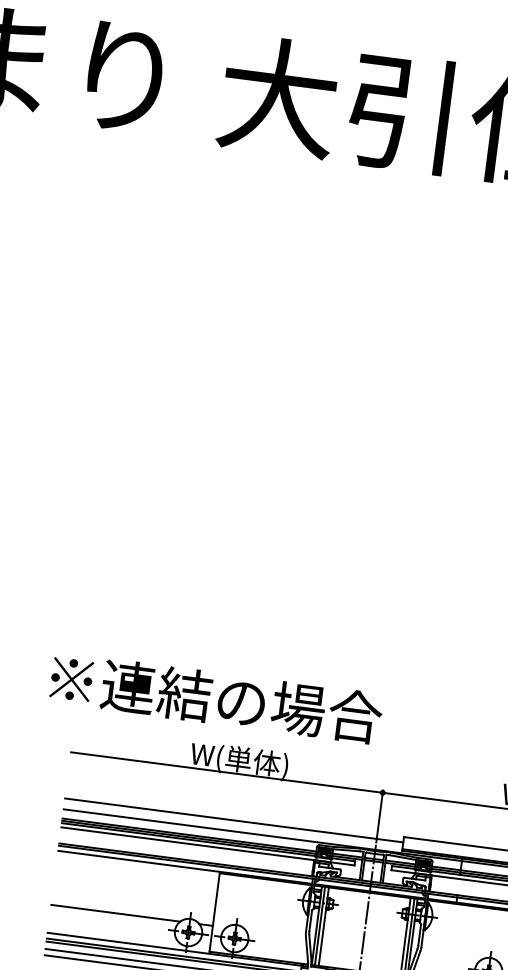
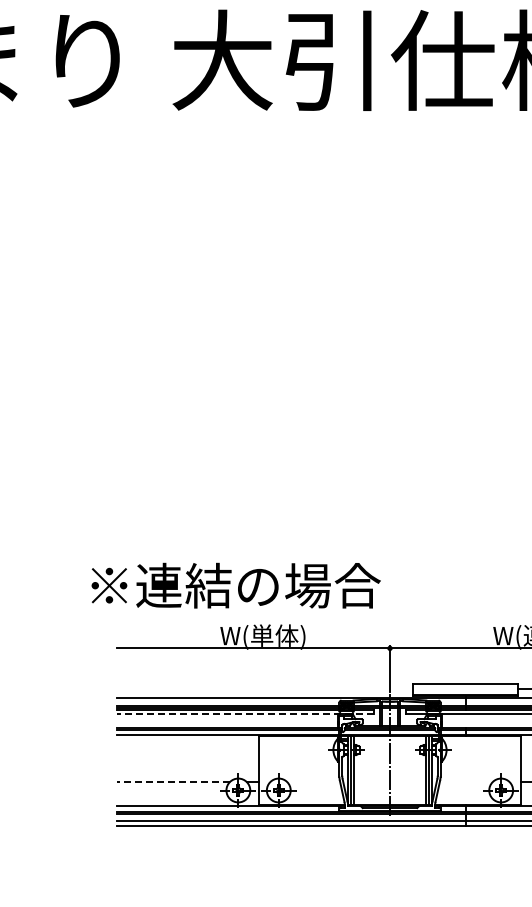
line: (234, 820) -> (265, 688), removed
line: (206, 846) -> (244, 714), solid -> dashed
line: (115, 913) -> (173, 782), solid -> dashed

